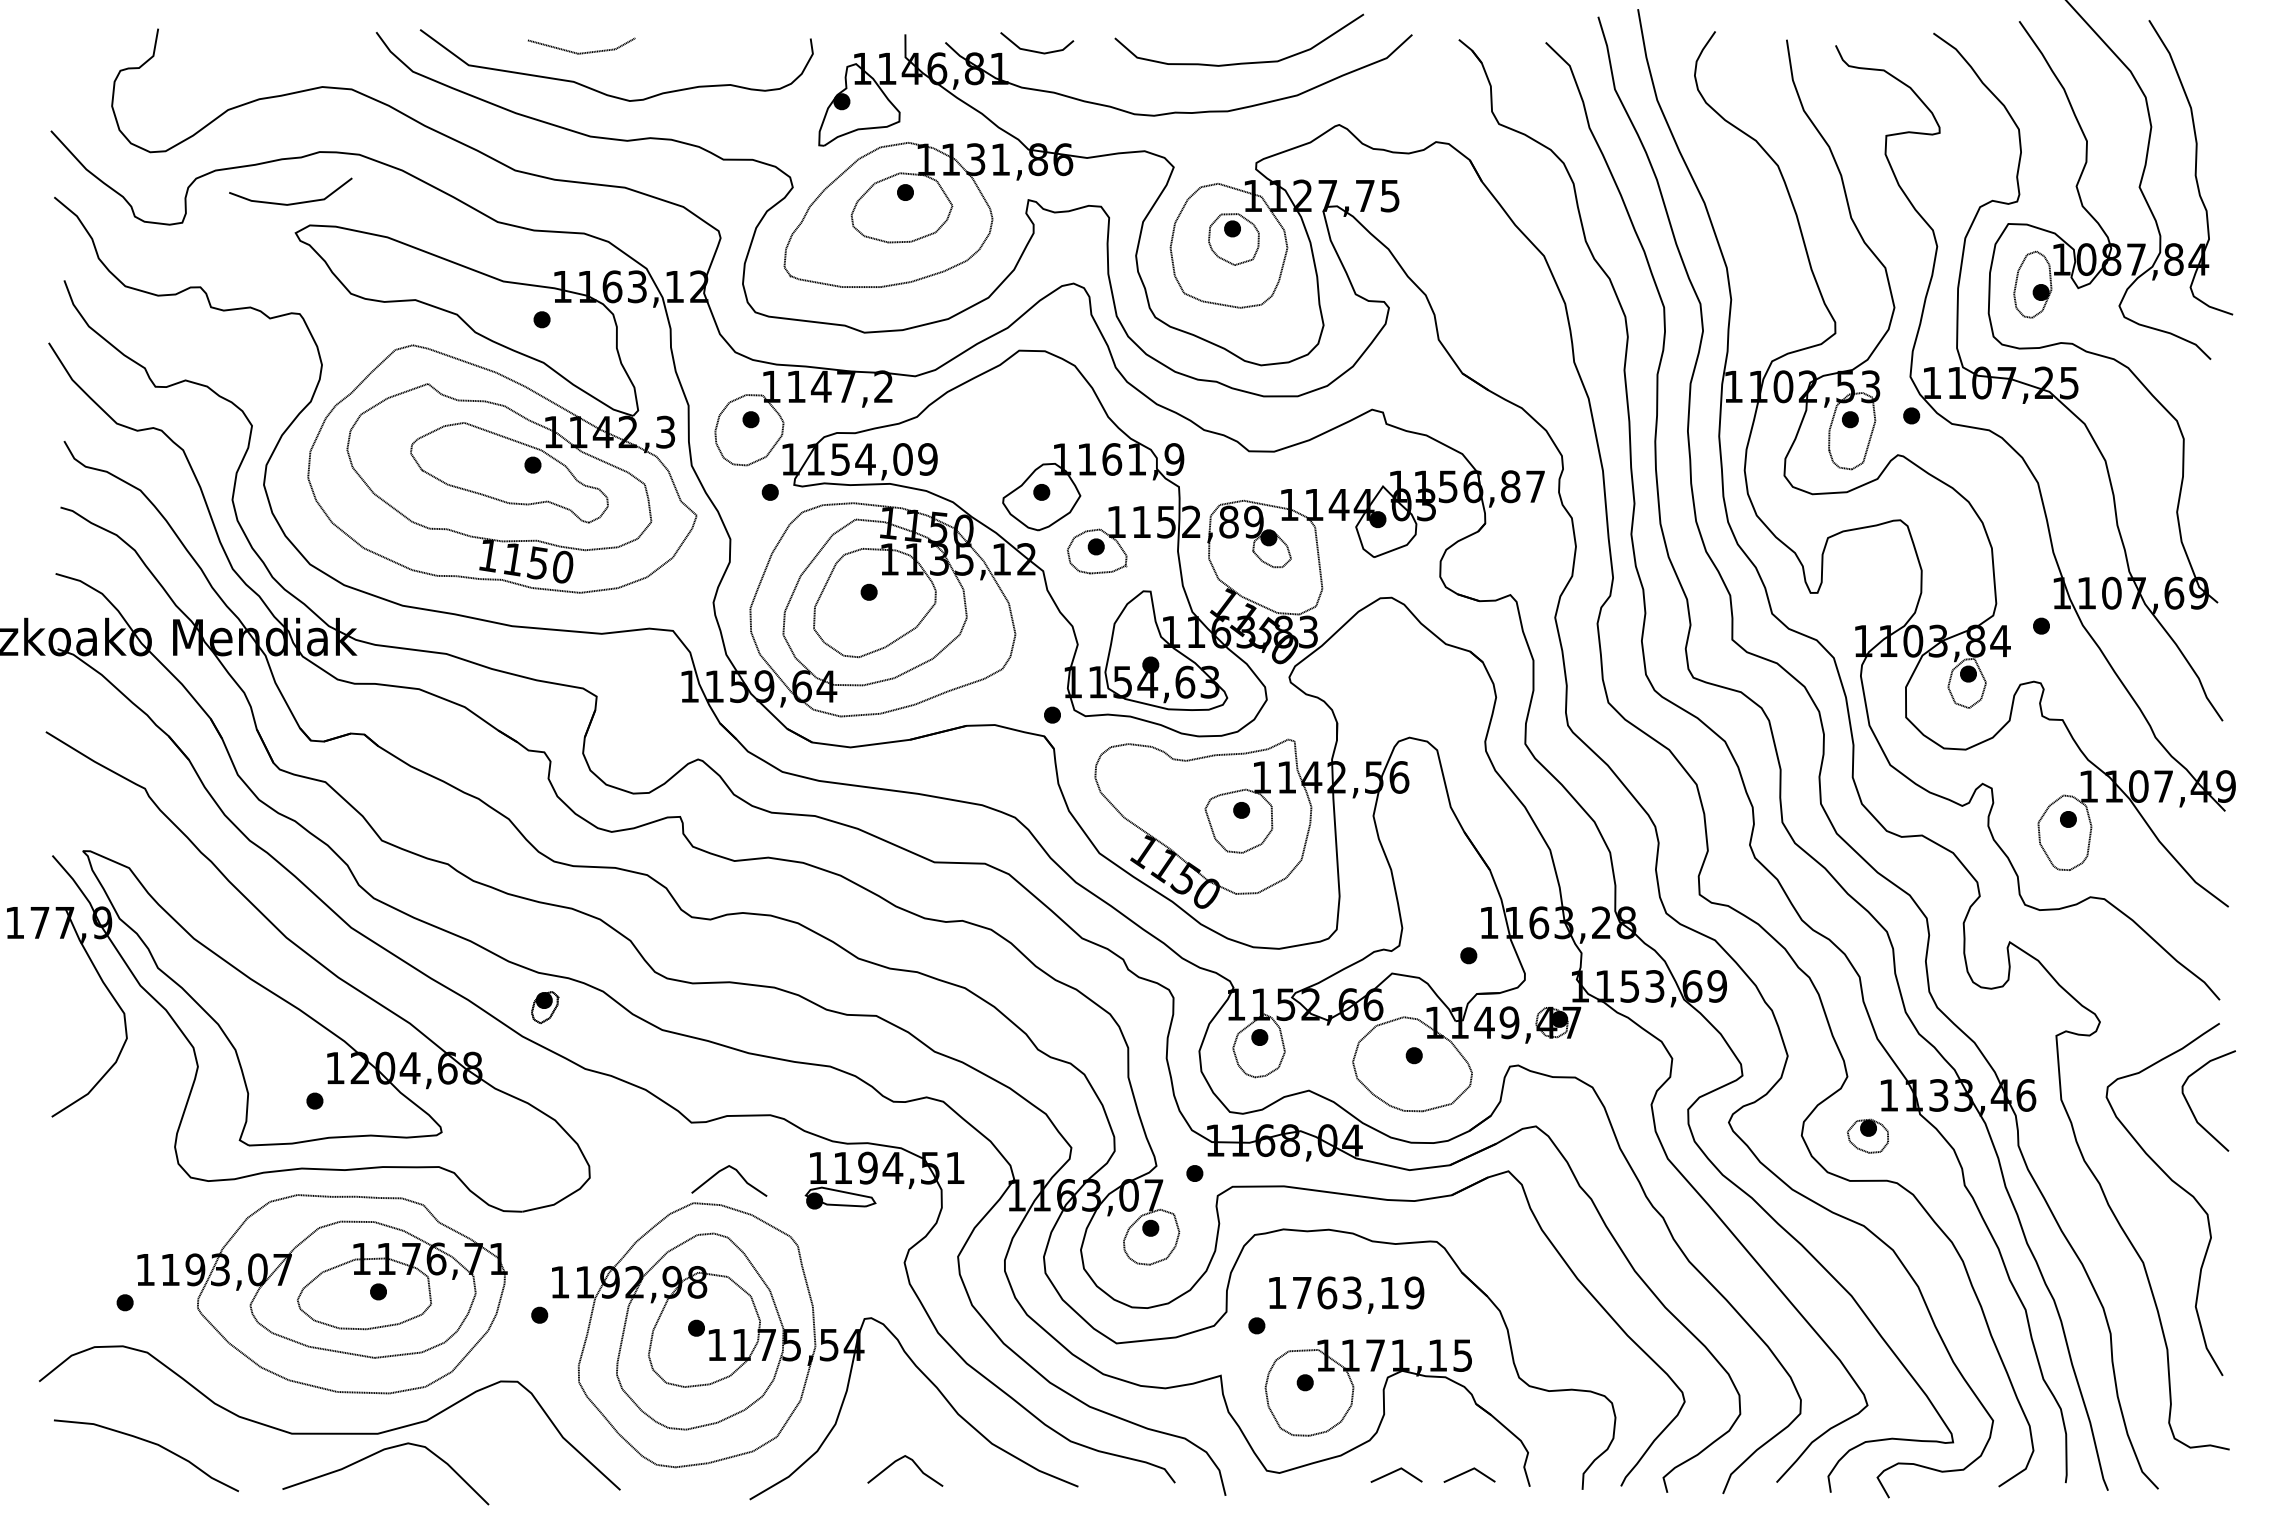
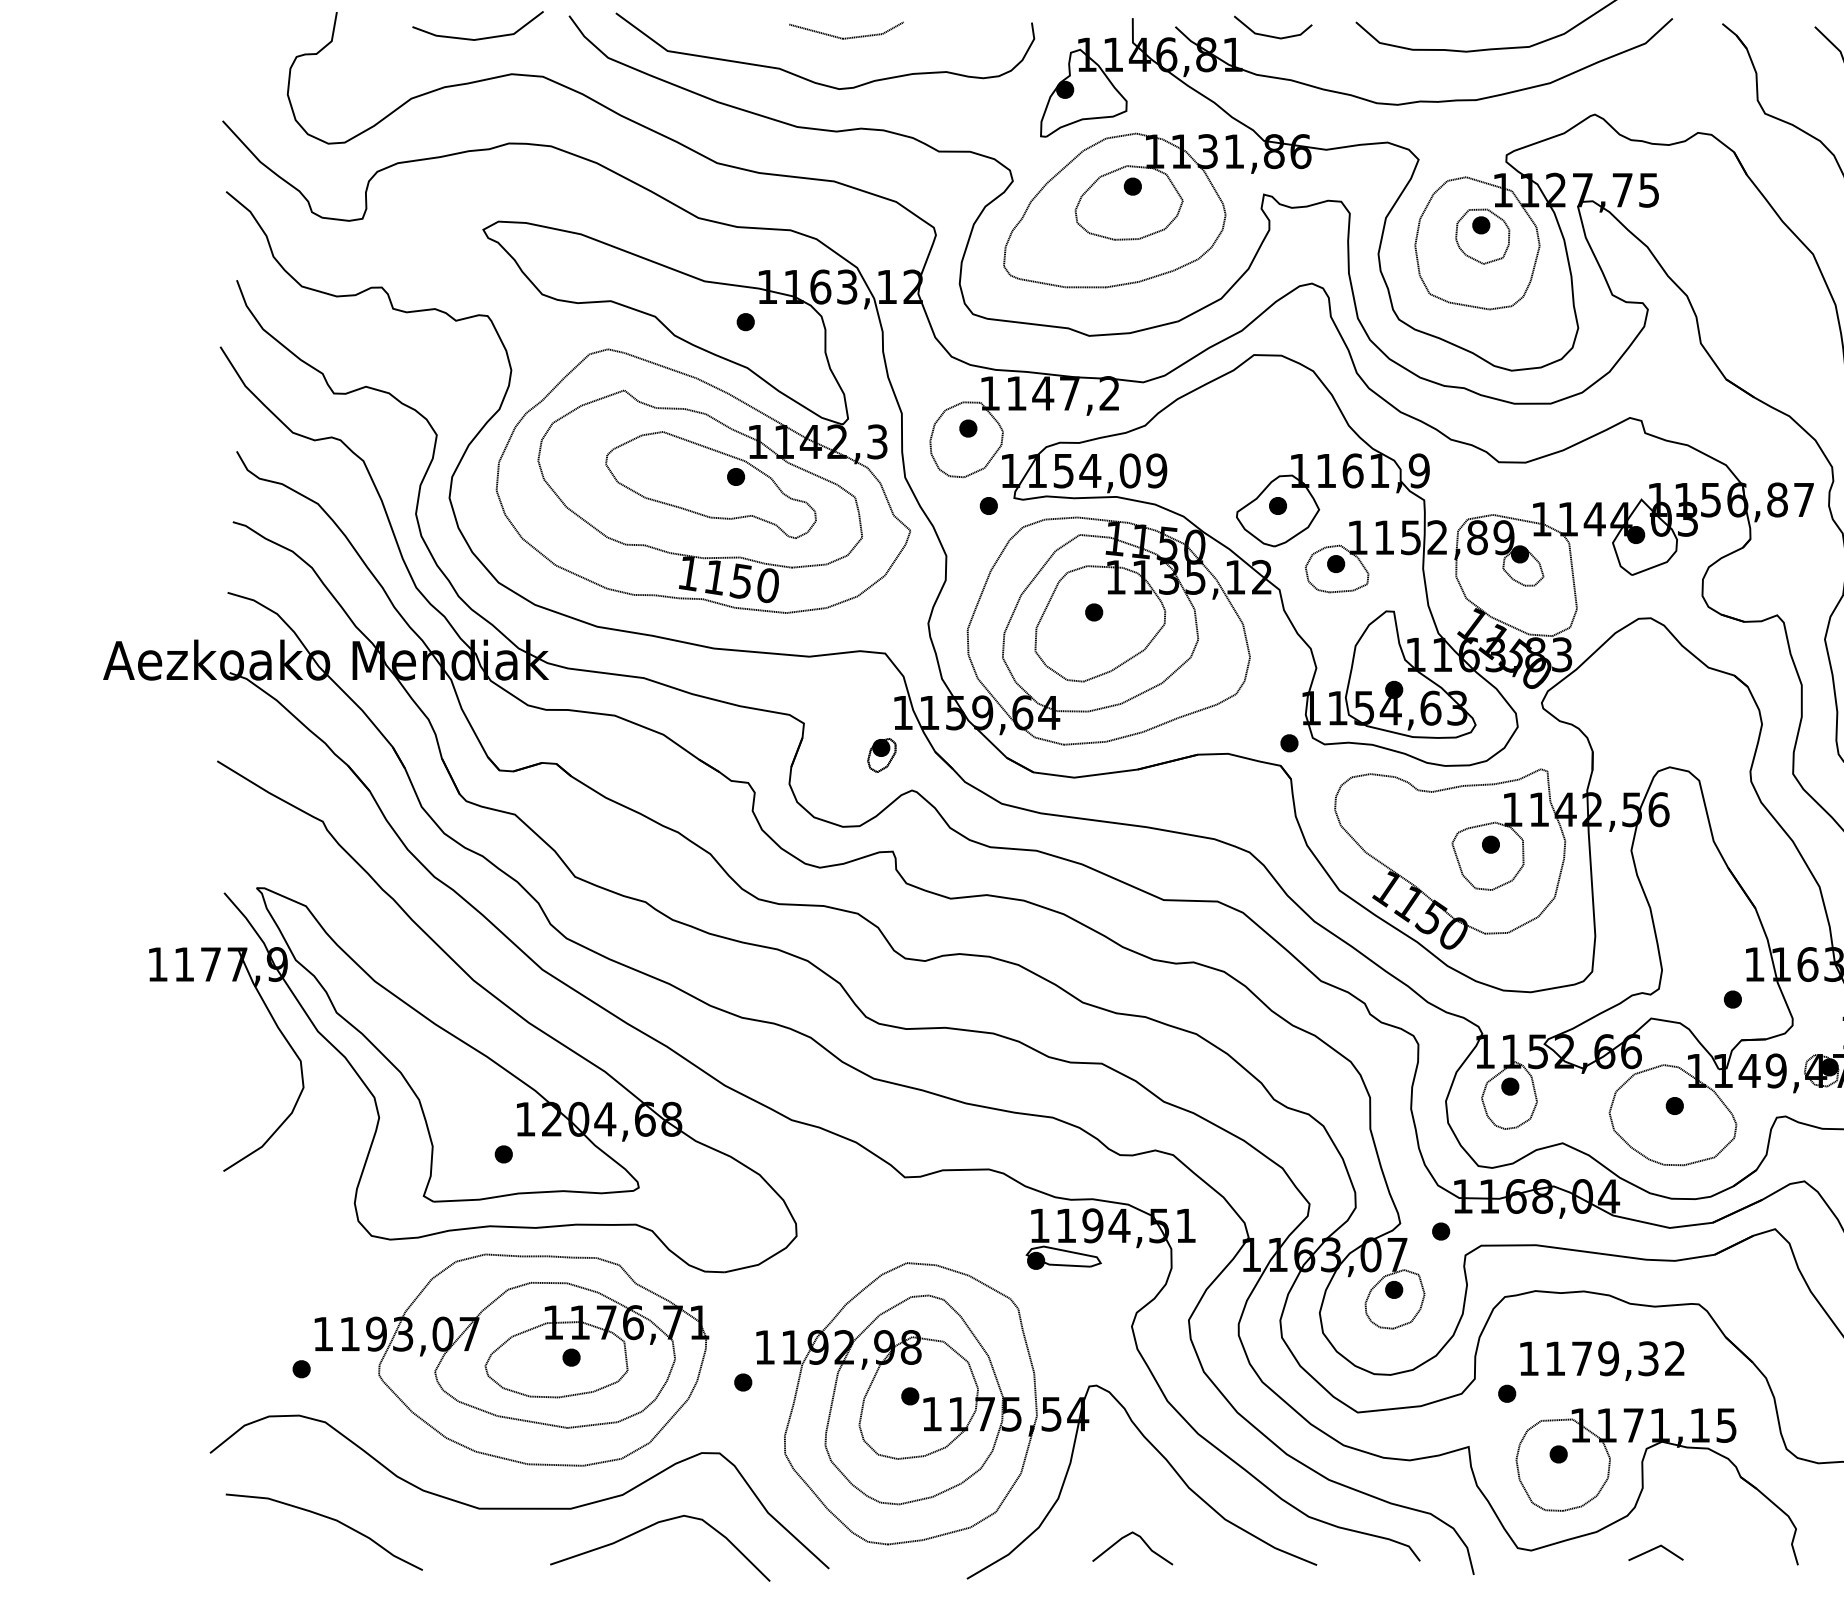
part: (581, 52) -> (846, 37), moved
line: (294, 202) -> (482, 37), moved
part: (545, 1007) -> (882, 755), moved
curve: (738, 1174) -> (954, 1232), removed
text: (1358, 1292) -> (1615, 1358), 1763,19 -> 1179,32
curve: (378, 1453) -> (652, 1526), moved
line: (1467, 1472) -> (1731, 1550), removed

